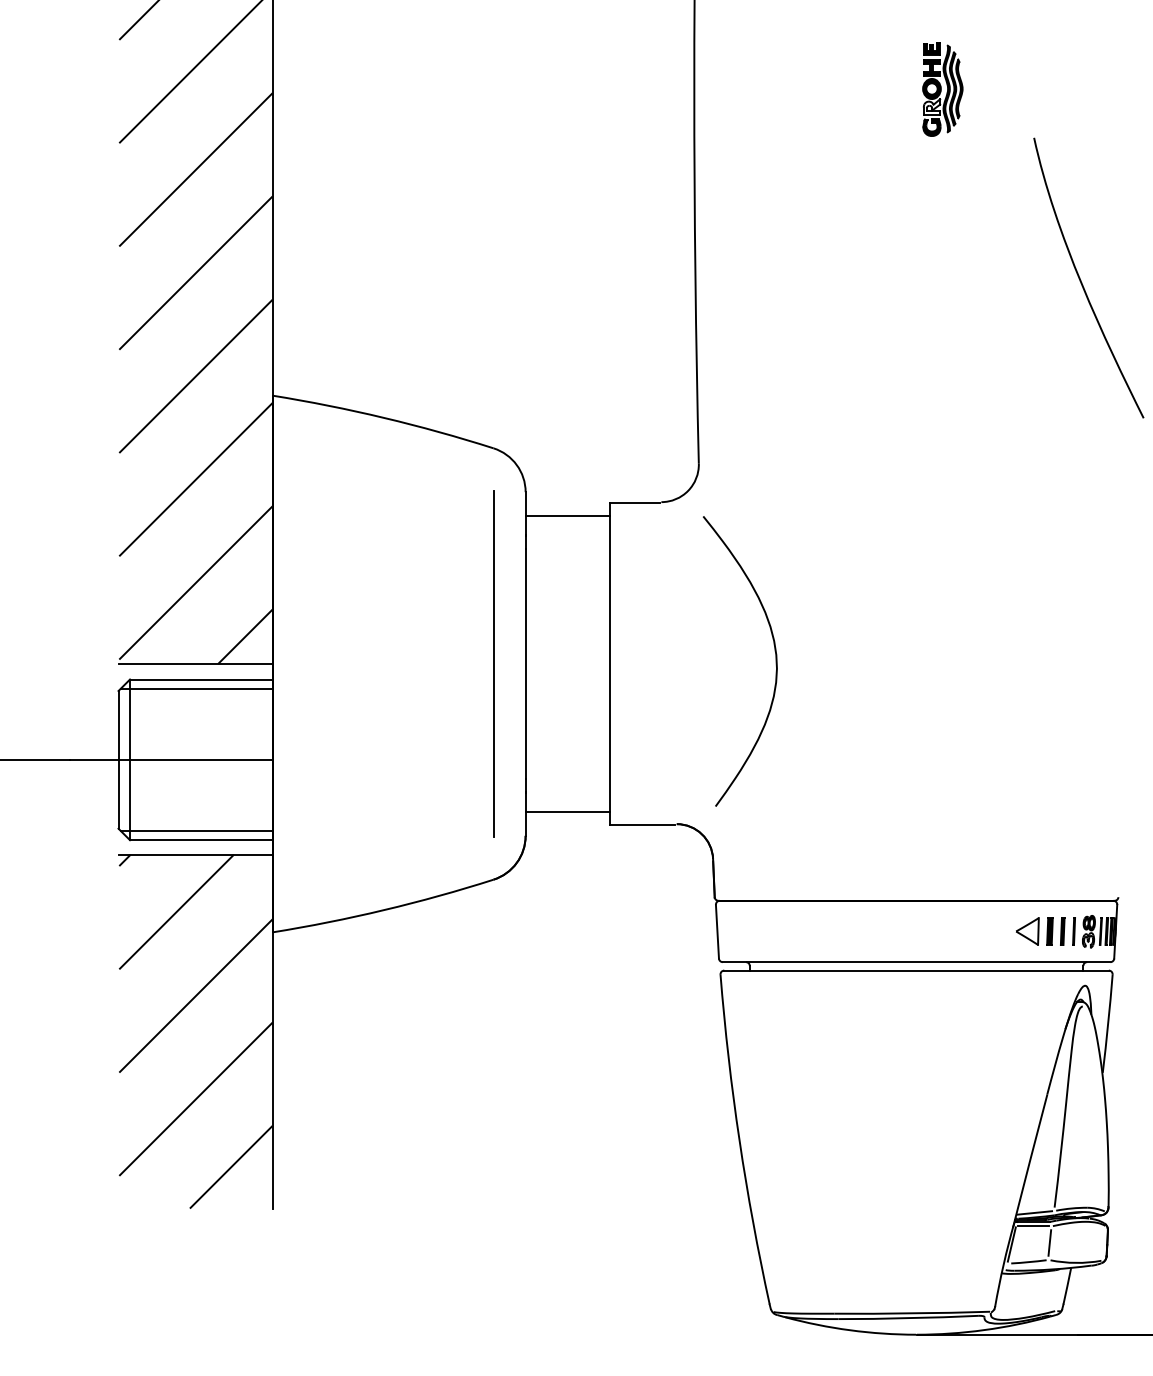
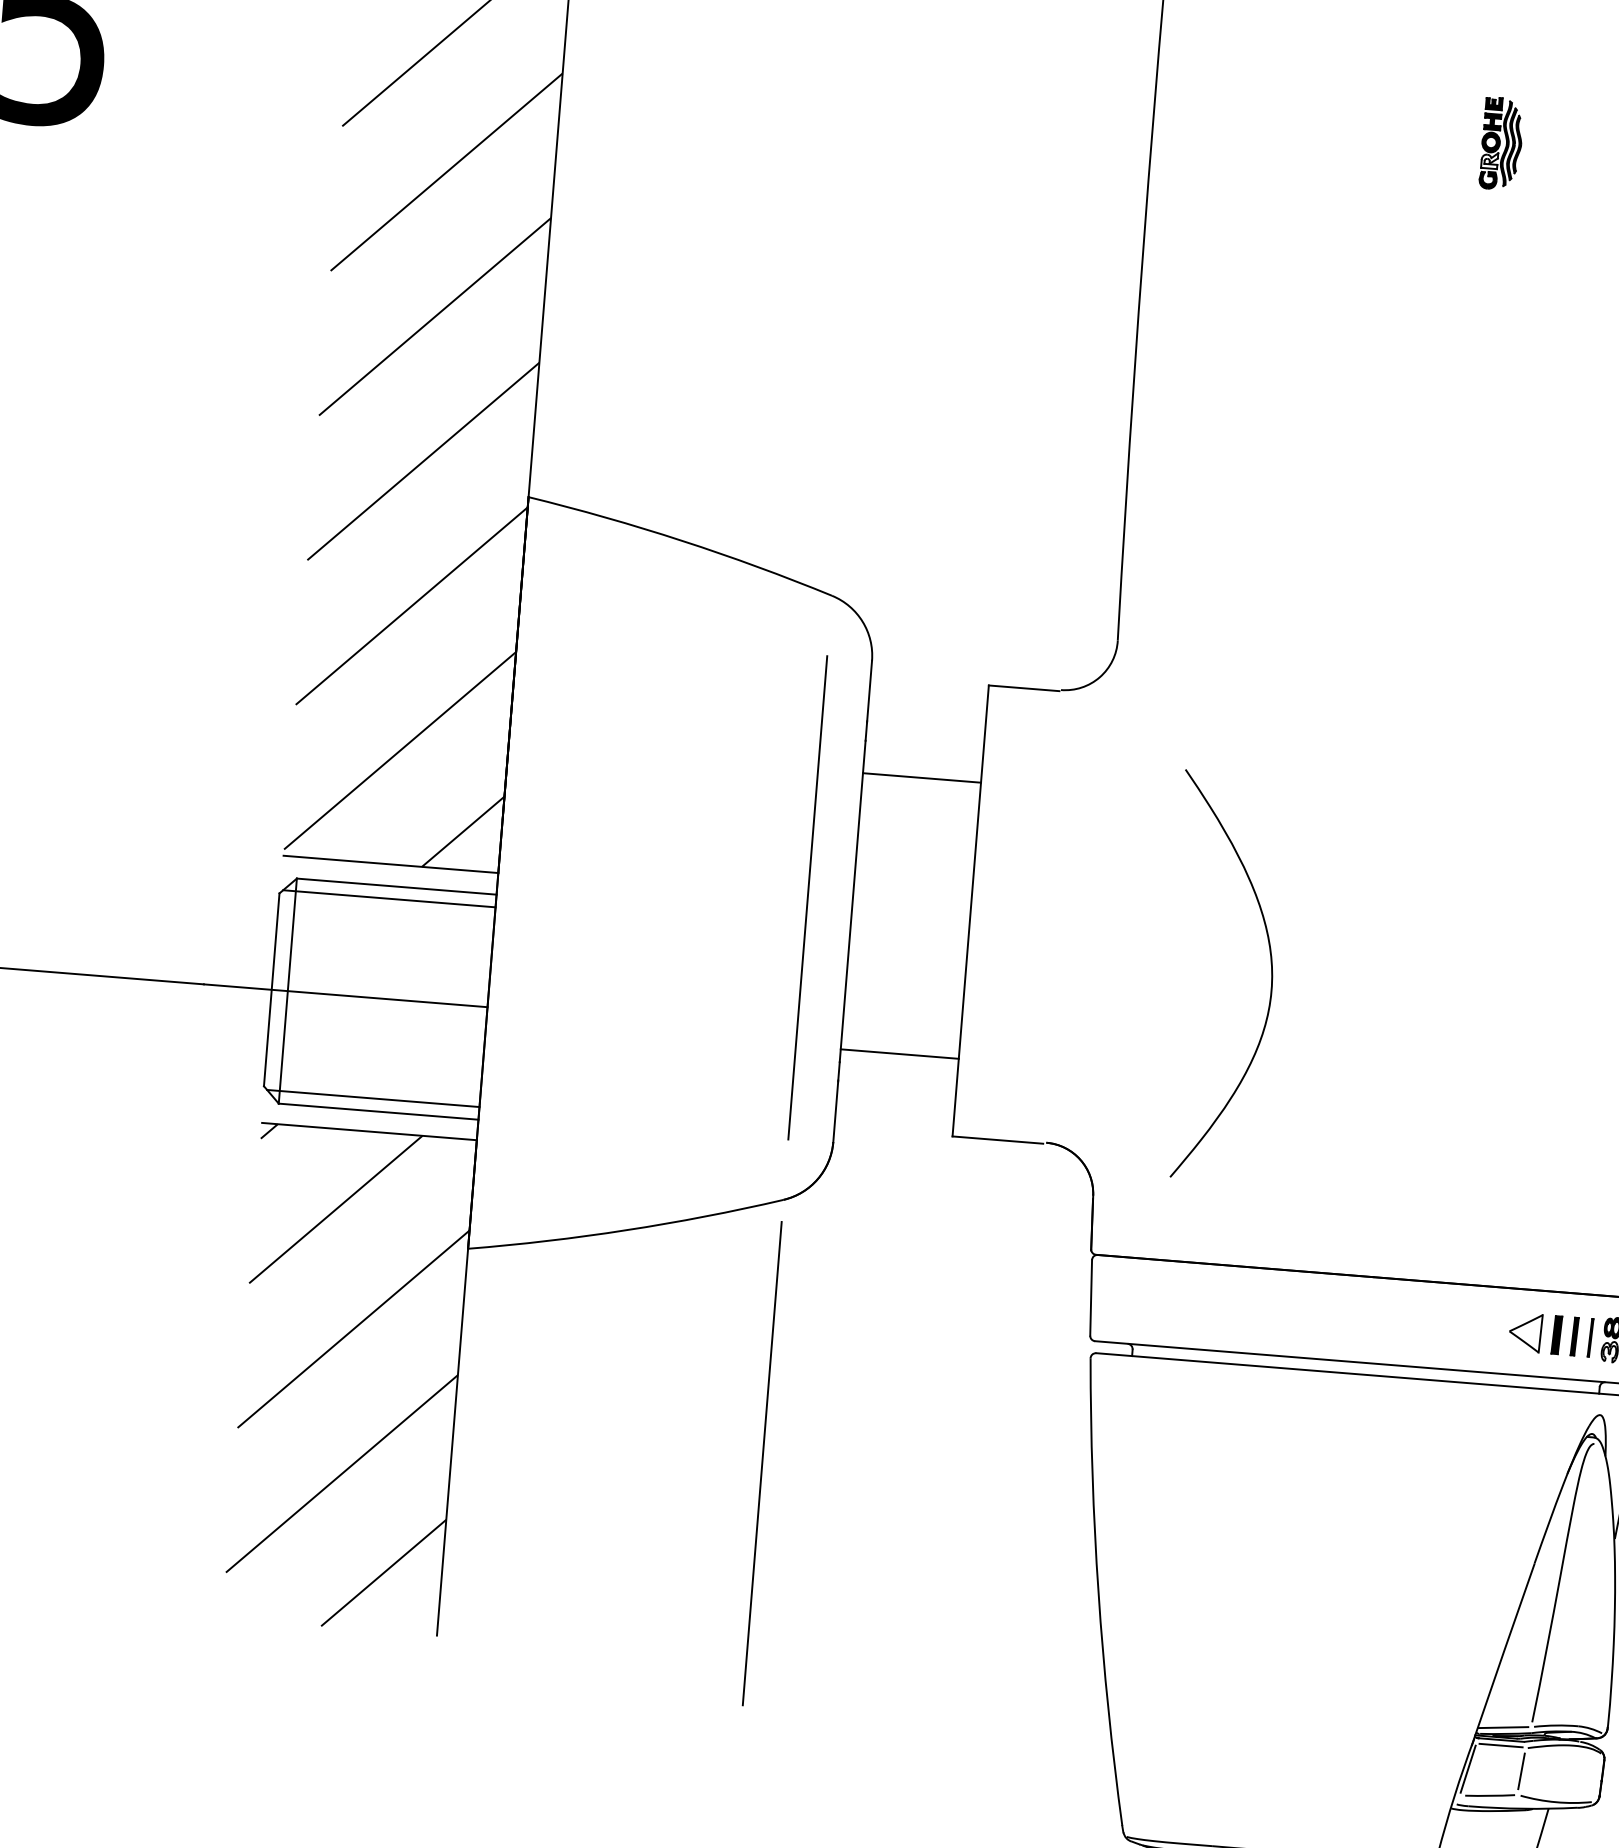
part: (942, 89) -> (1501, 143), size x0.7
line: (567, 516) -> (921, 778), moved
curve: (775, 661) -> (1270, 980), moved
line: (567, 811) -> (899, 1053), moved
line: (493, 1067) -> (762, 1462), added

